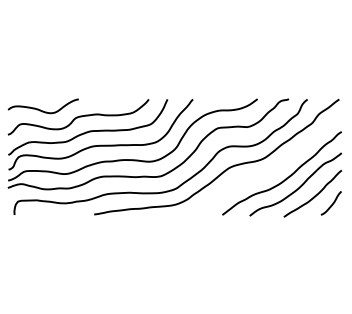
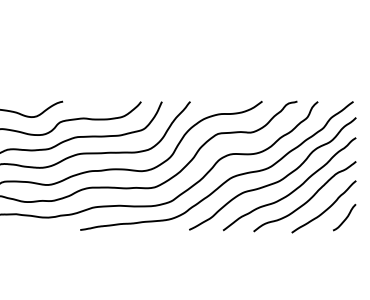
curve: (267, 171) -> (273, 182), added

